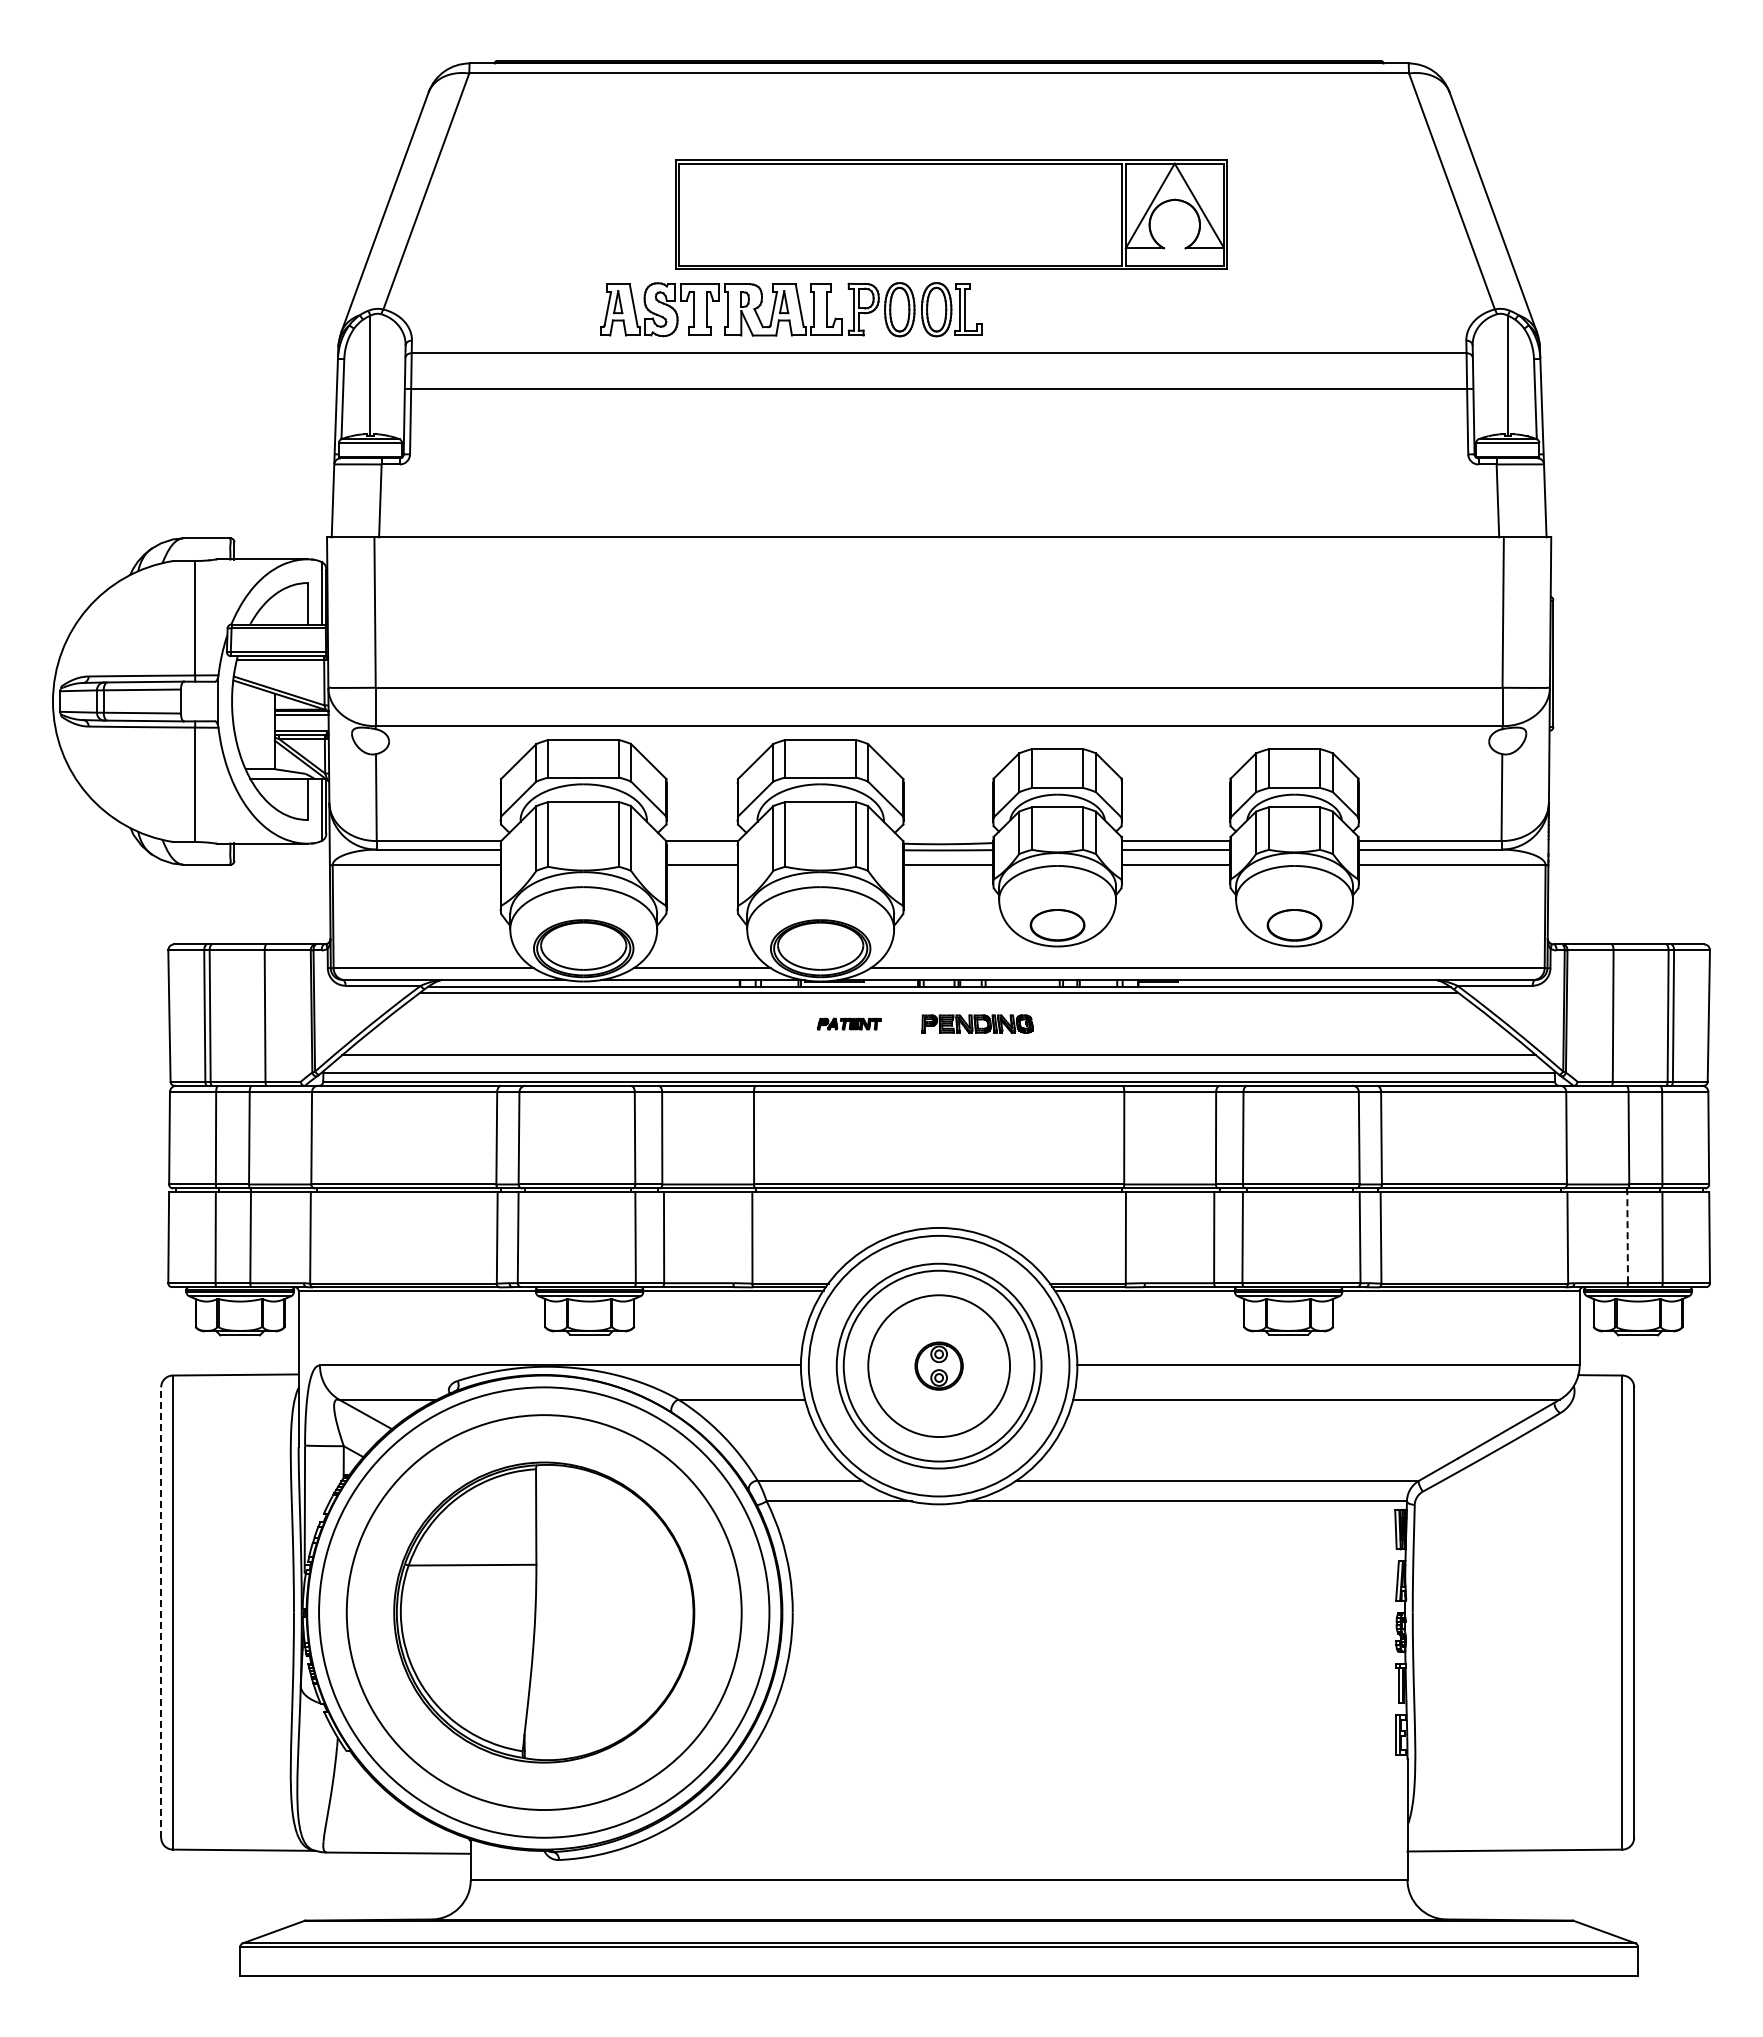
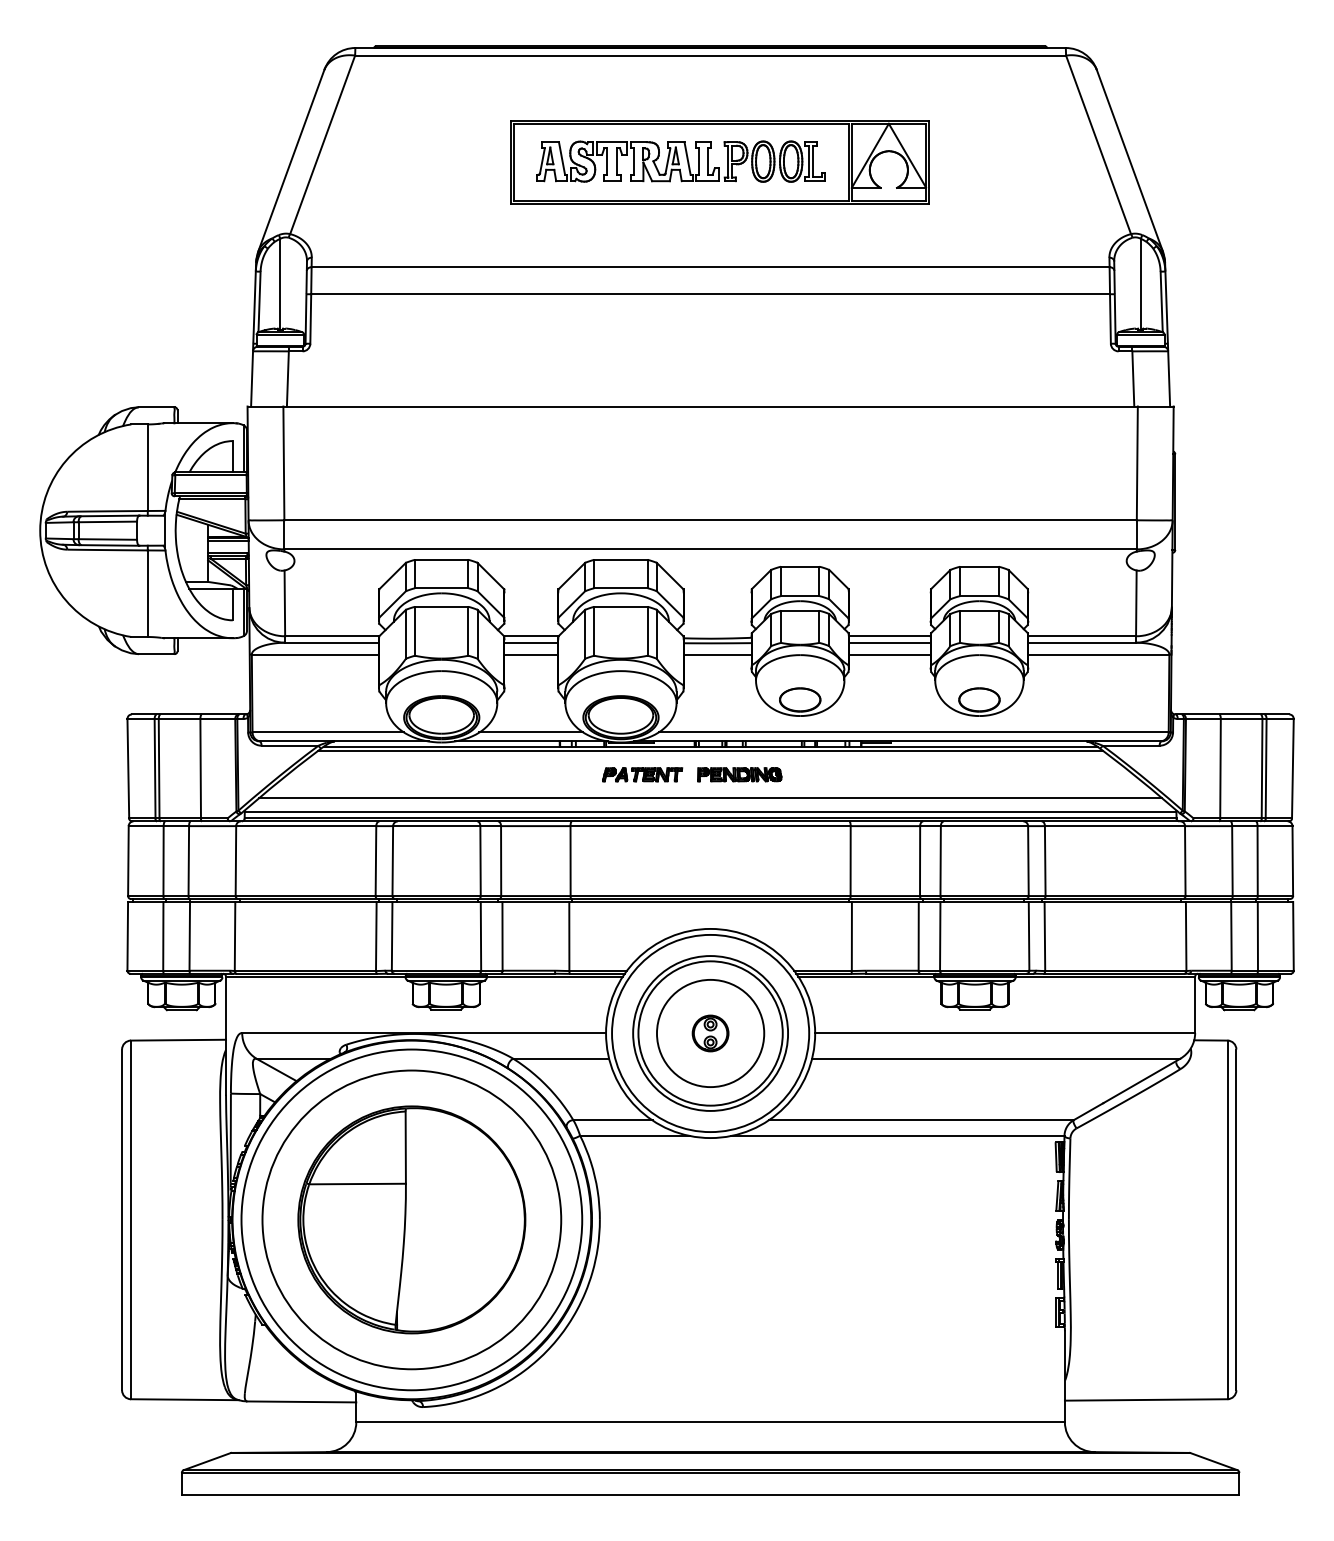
part: (791, 309) -> (681, 161), moved
line: (701, 849) -> (530, 642), added
part: (849, 1023) -> (642, 774), size x1.67
line: (1627, 1237) -> (1231, 936), dashed -> solid
line: (161, 1612) -> (122, 1219), dashed -> solid

